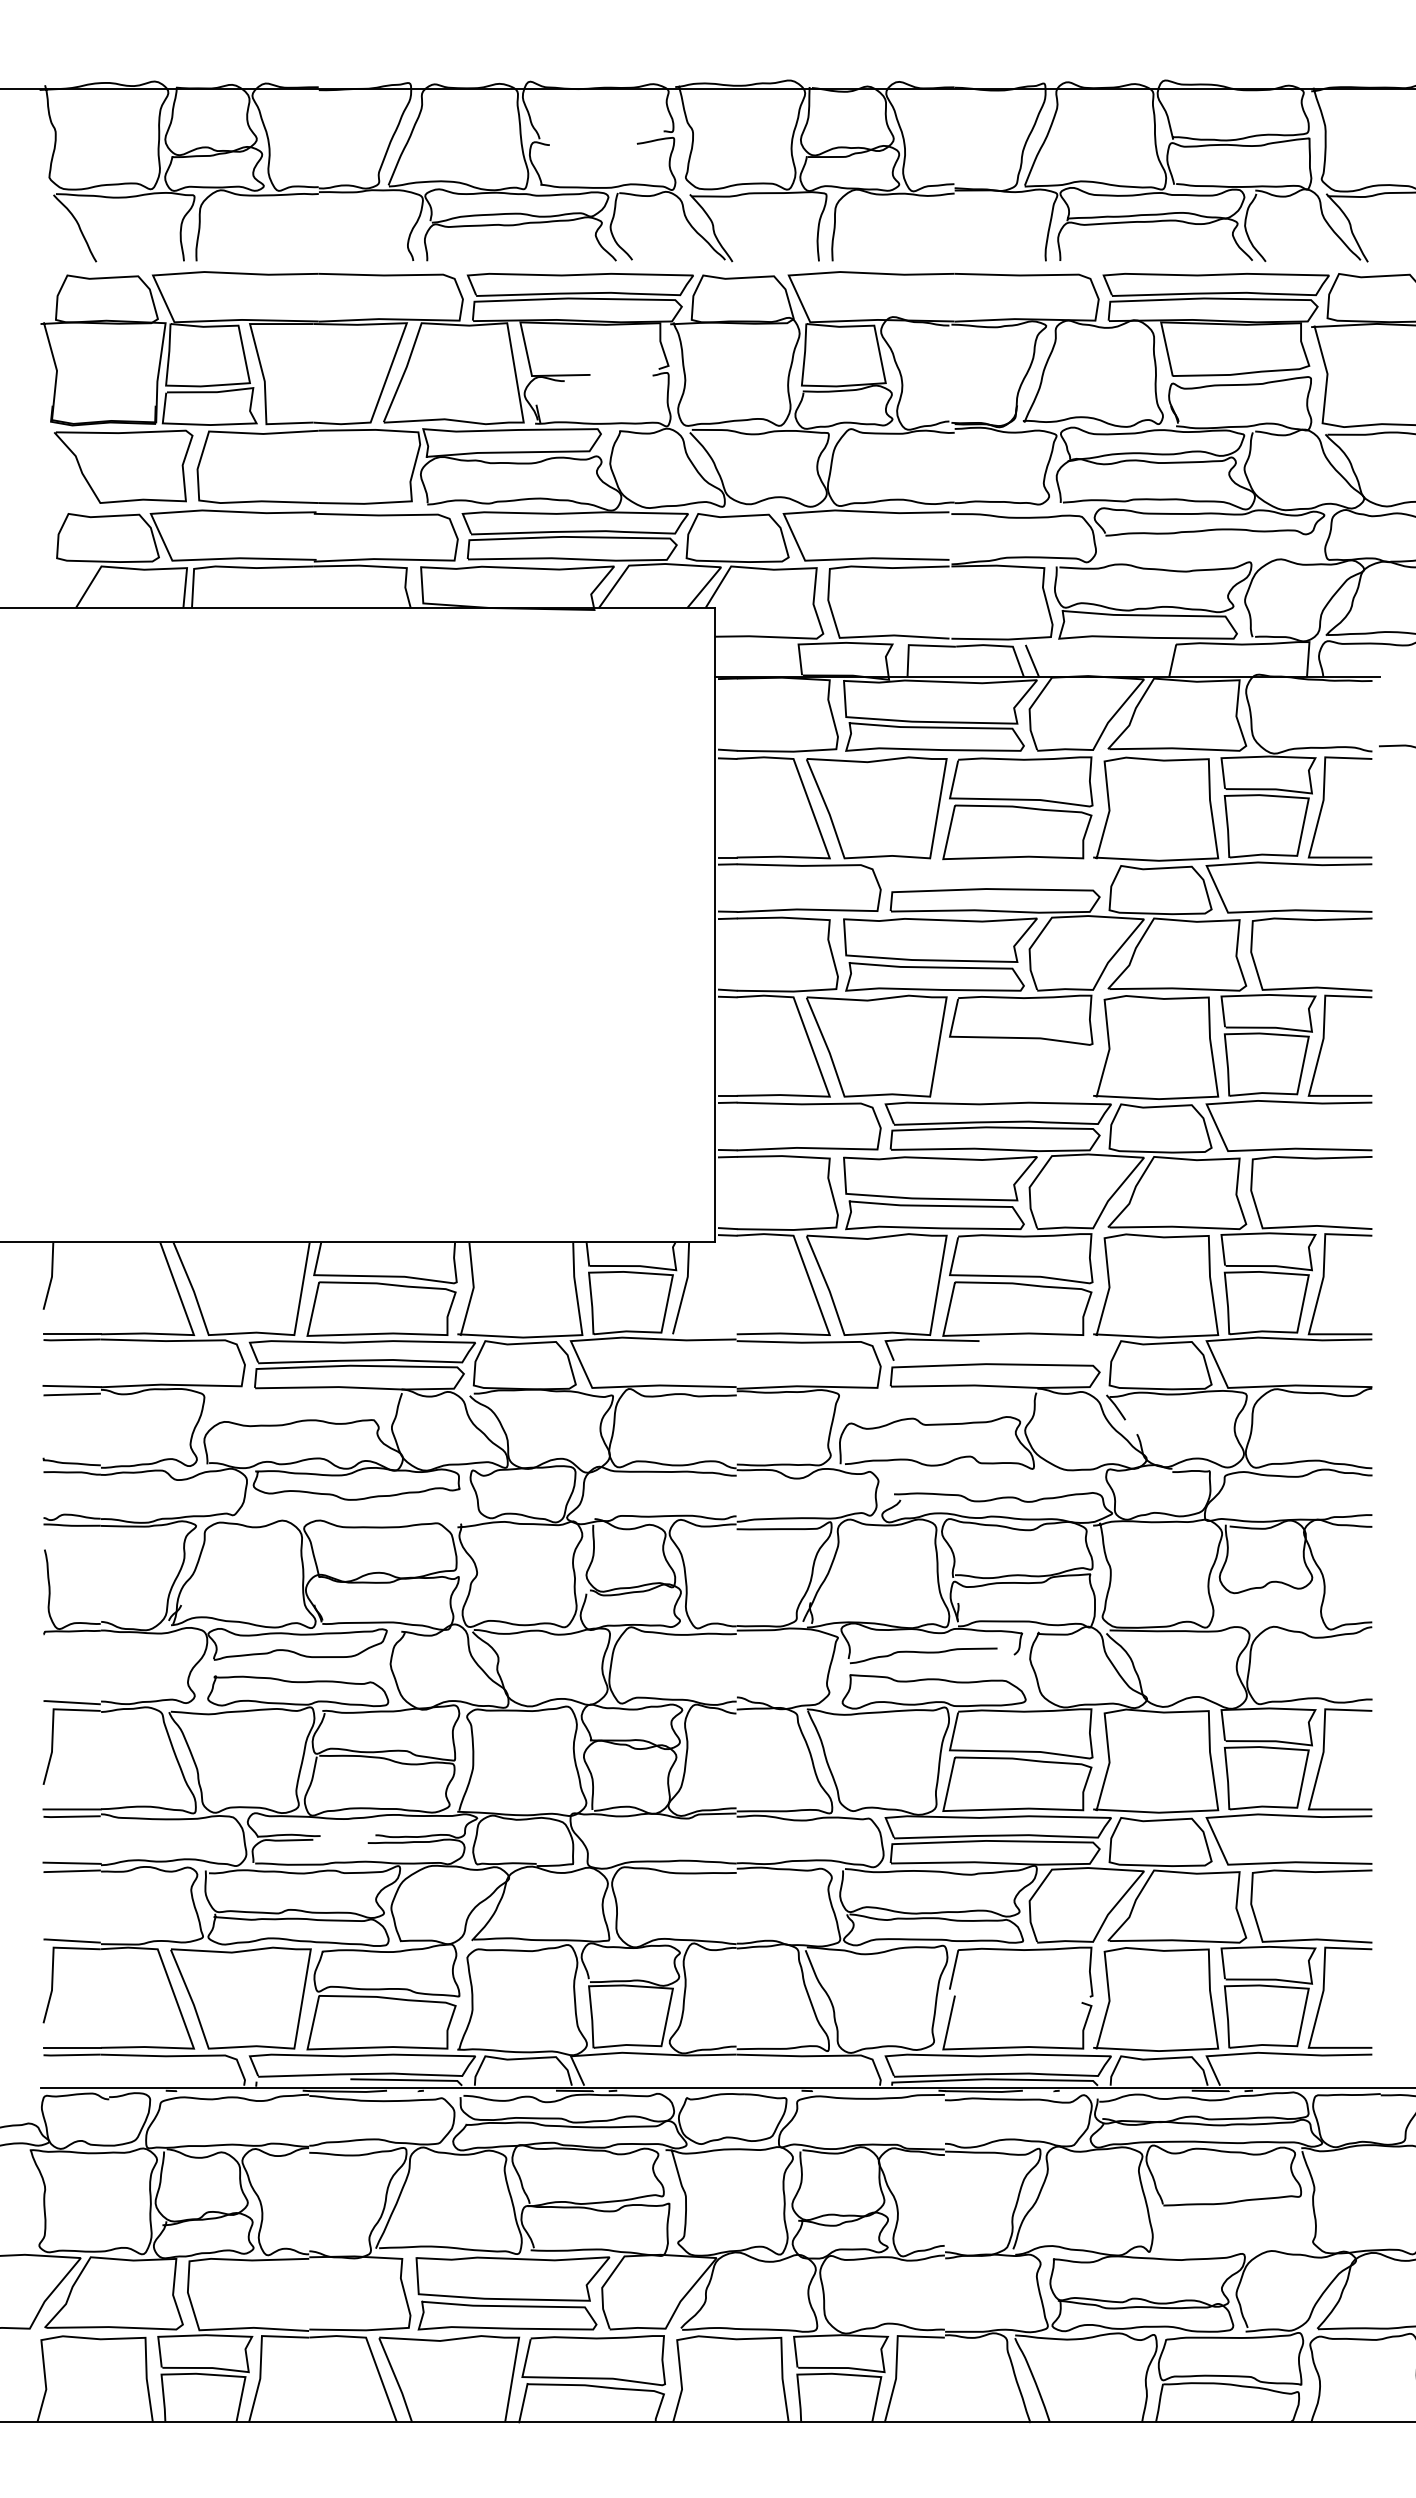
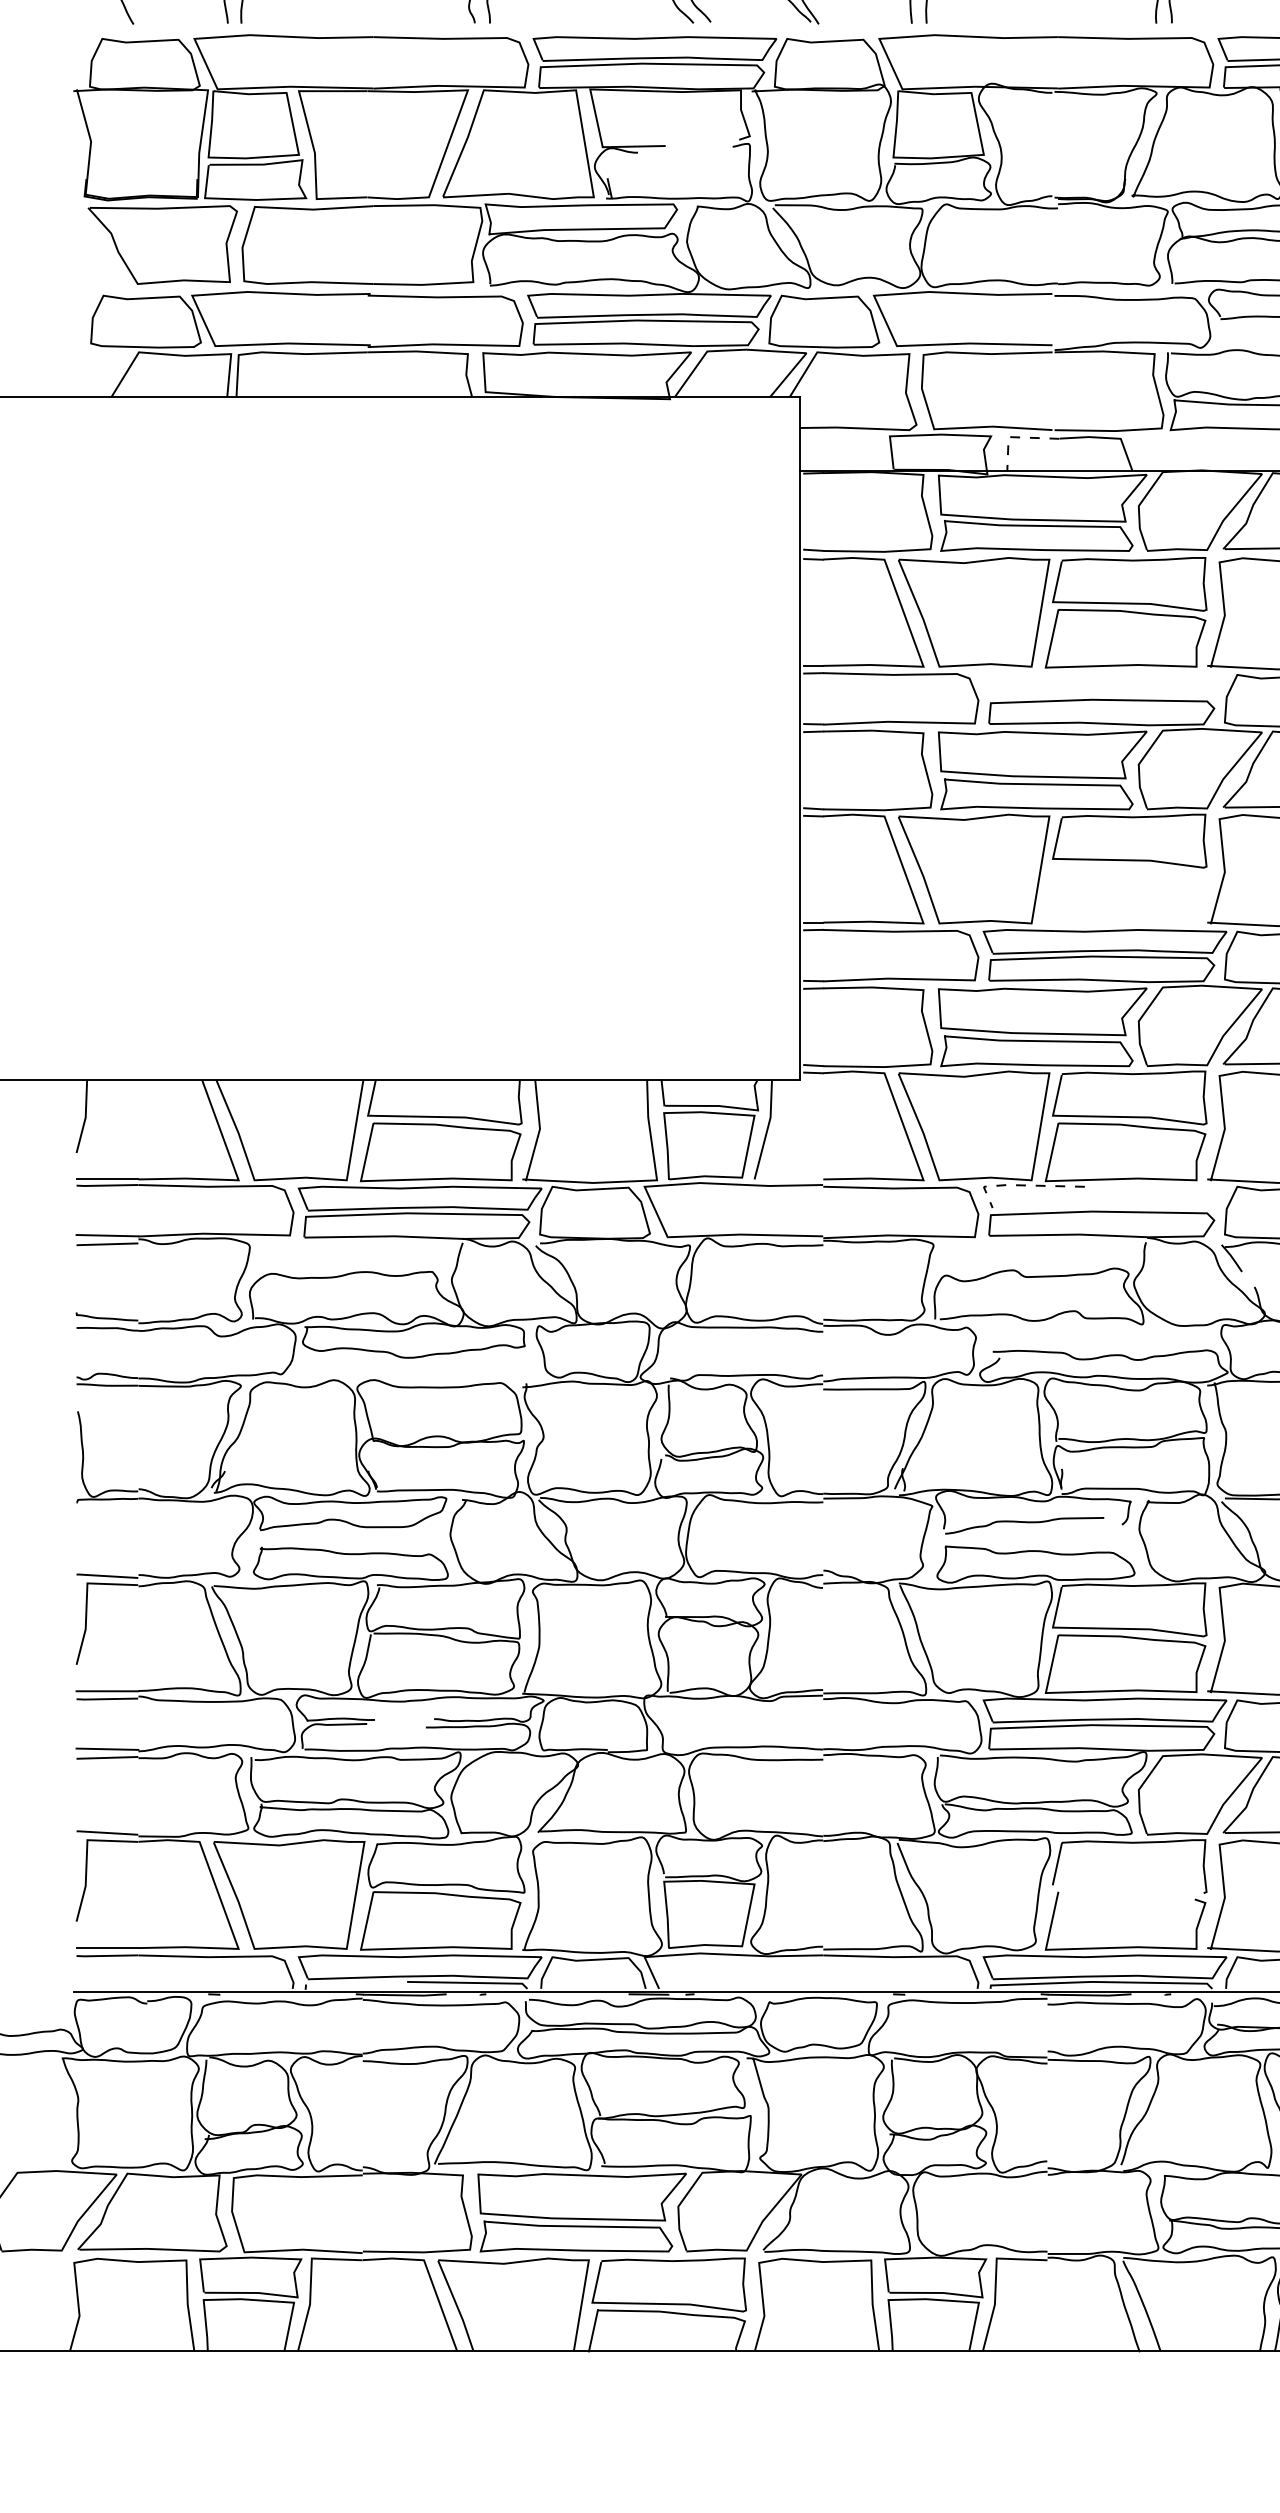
line: (915, 645) -> (1015, 437), solid -> dashed
line: (1032, 660) -> (1141, 453), removed
line: (920, 1339) -> (1021, 1185), solid -> dashed

